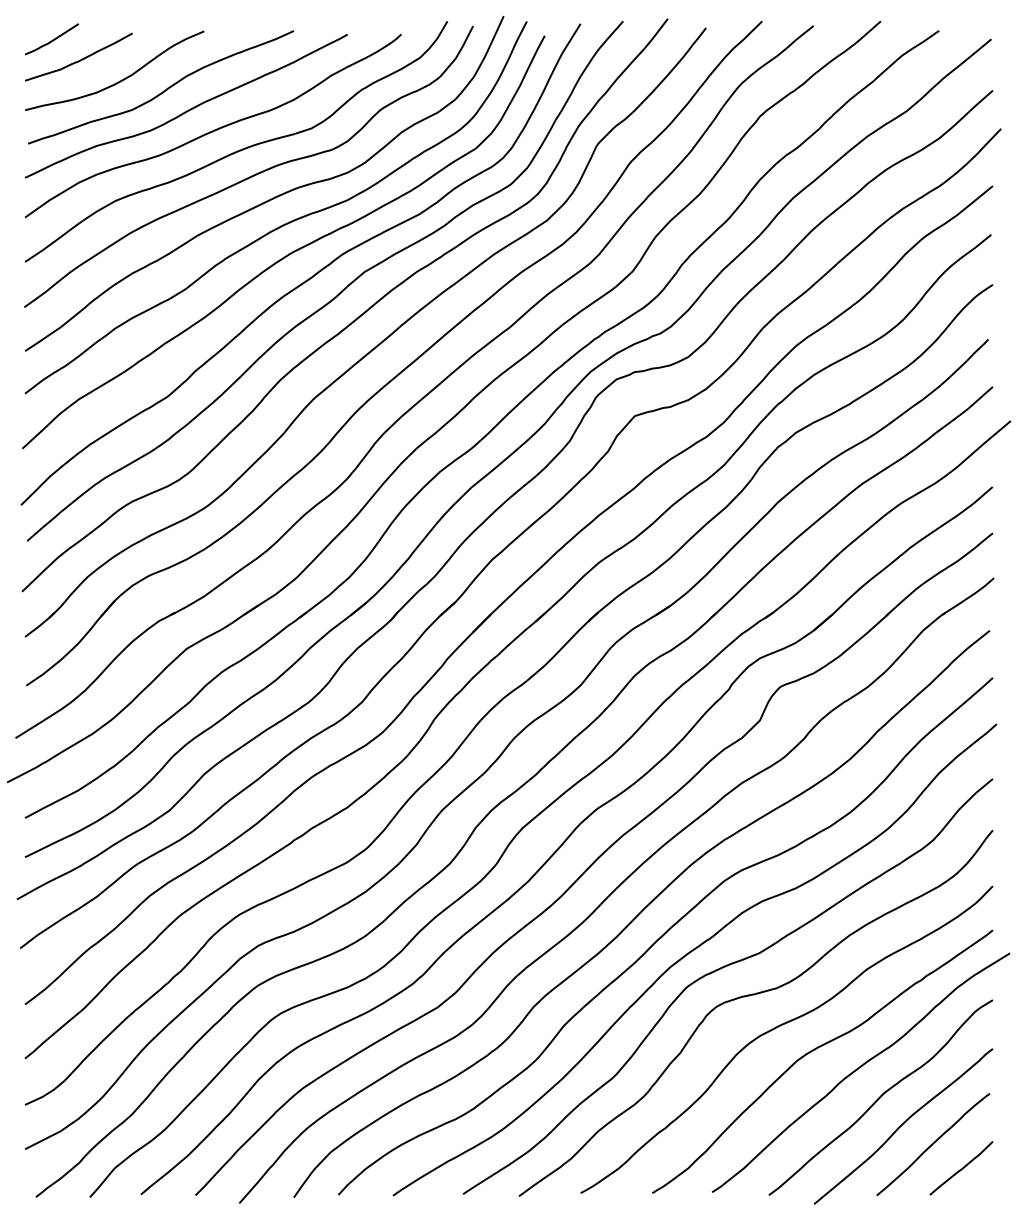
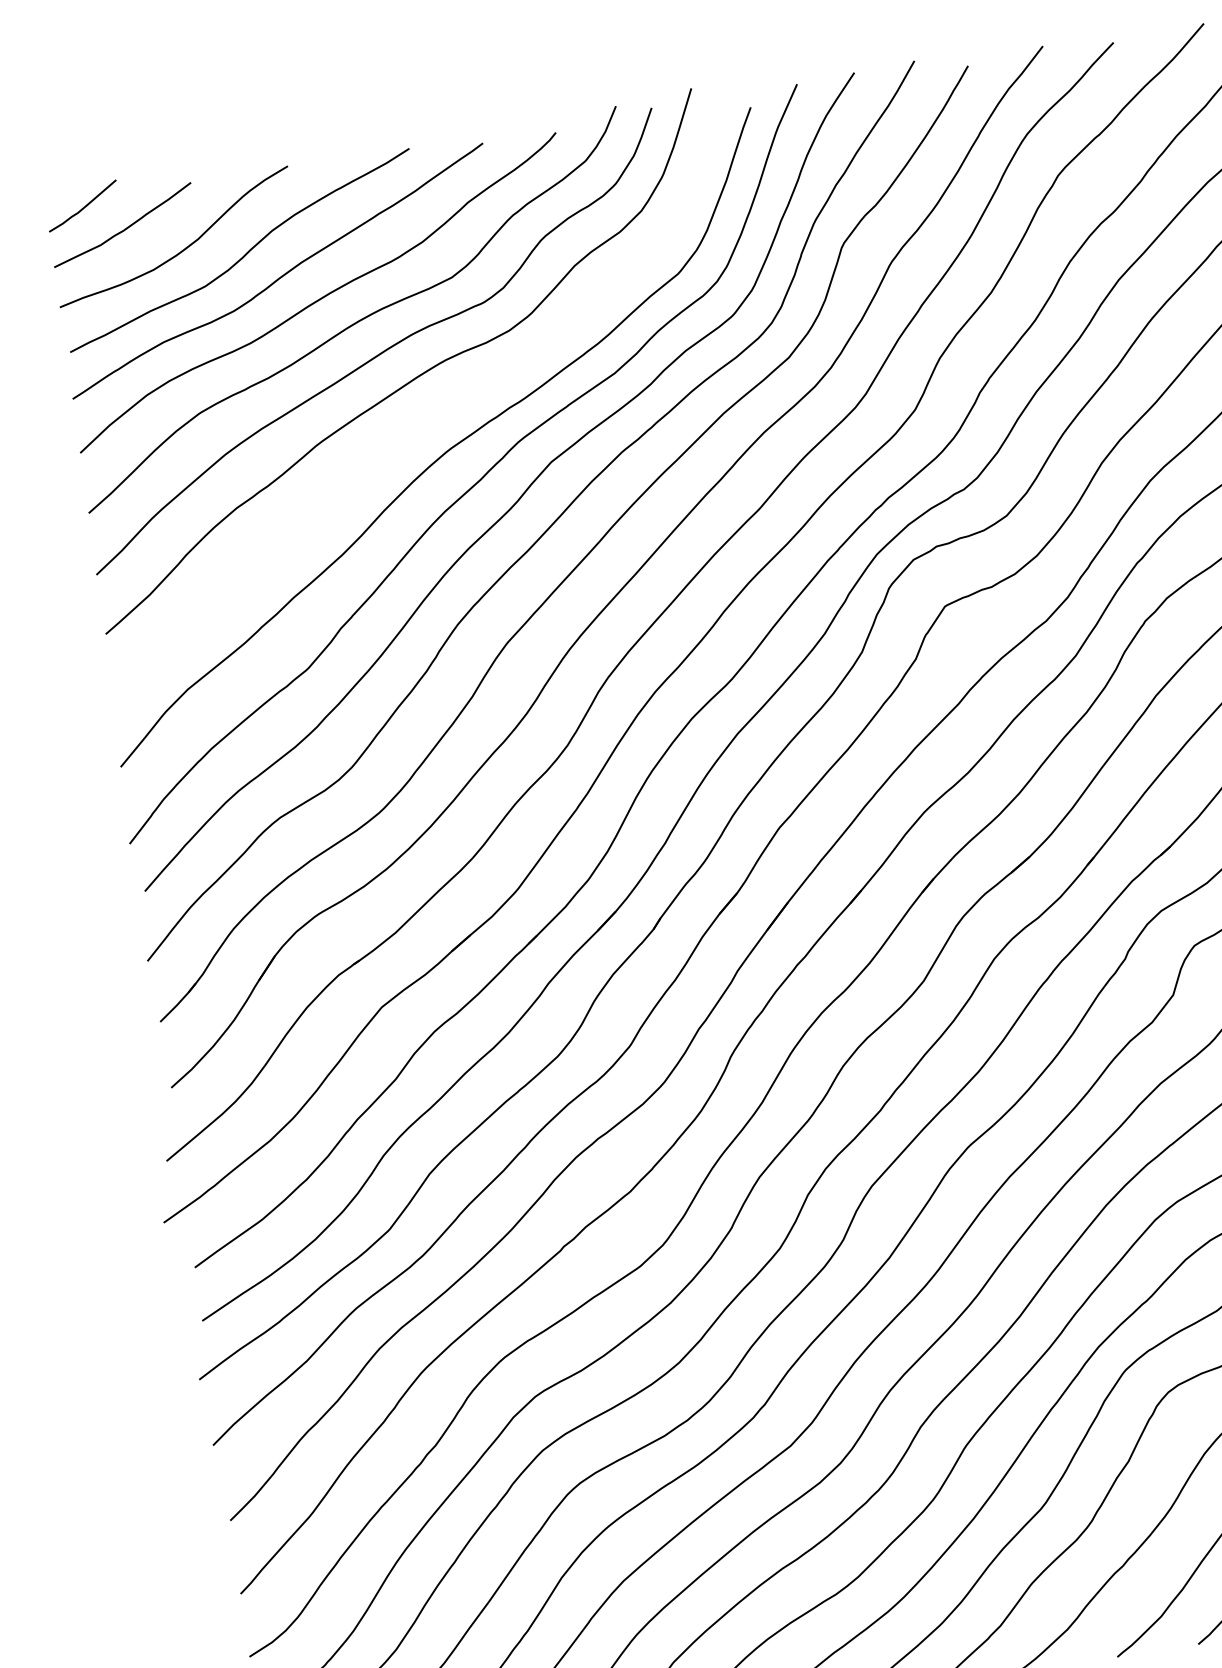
curve: (284, 223) -> (433, 411), removed

